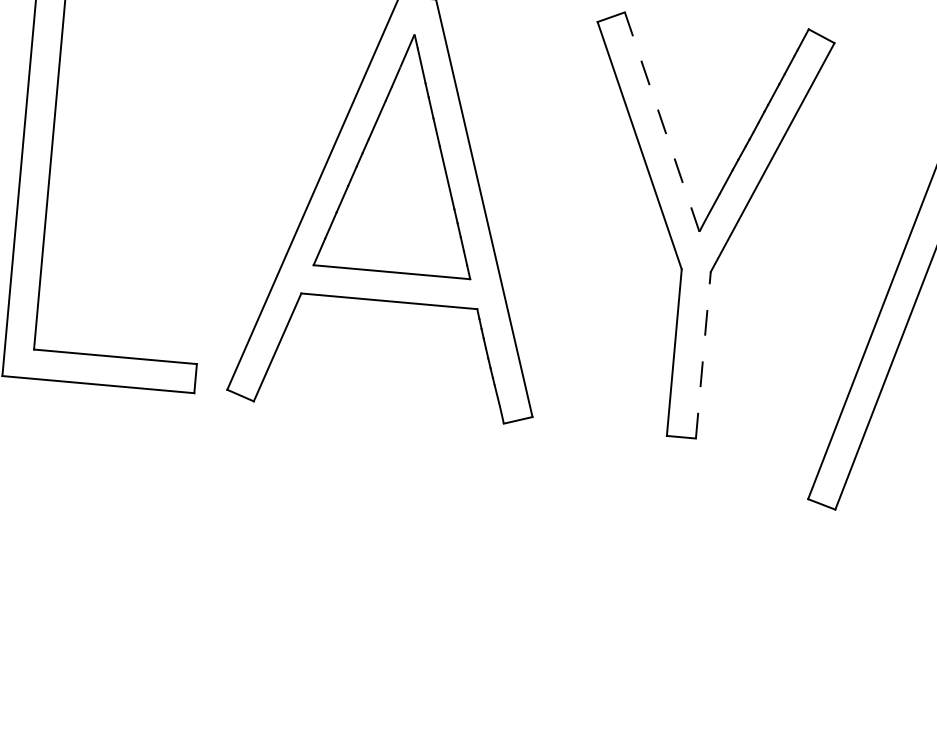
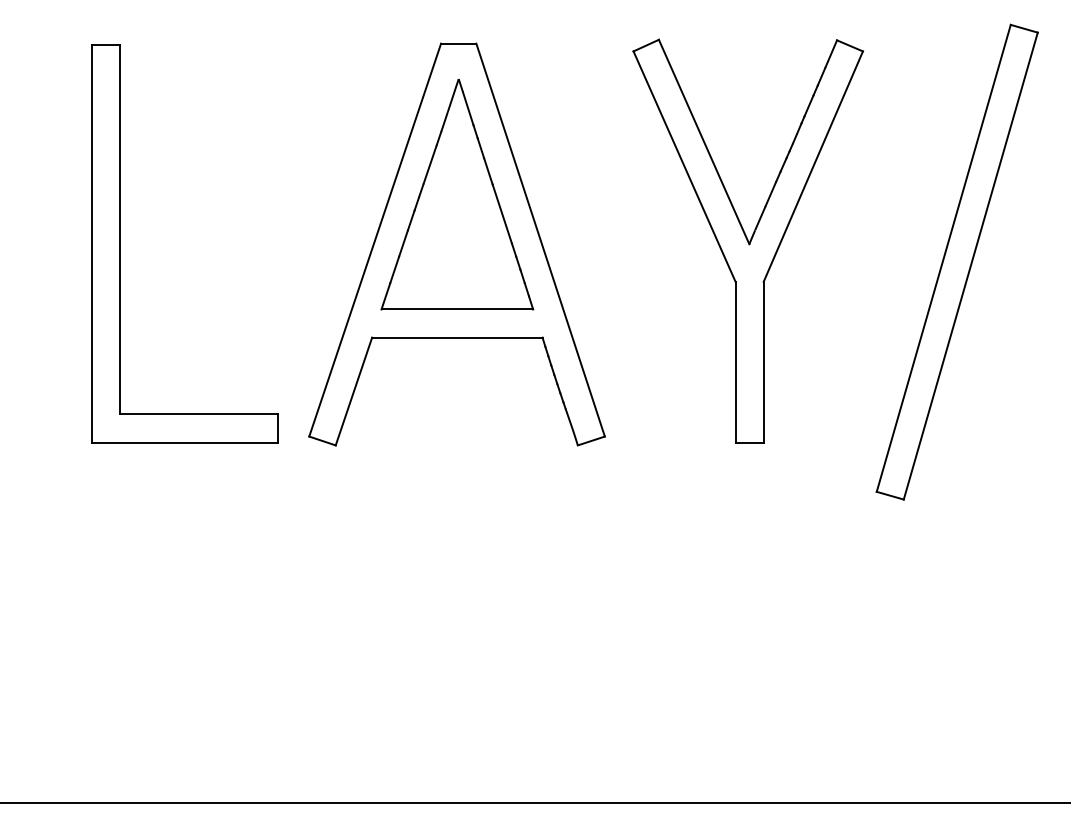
line: (662, 122) -> (704, 142), dashed -> solid
line: (703, 355) -> (763, 362), dashed -> solid

